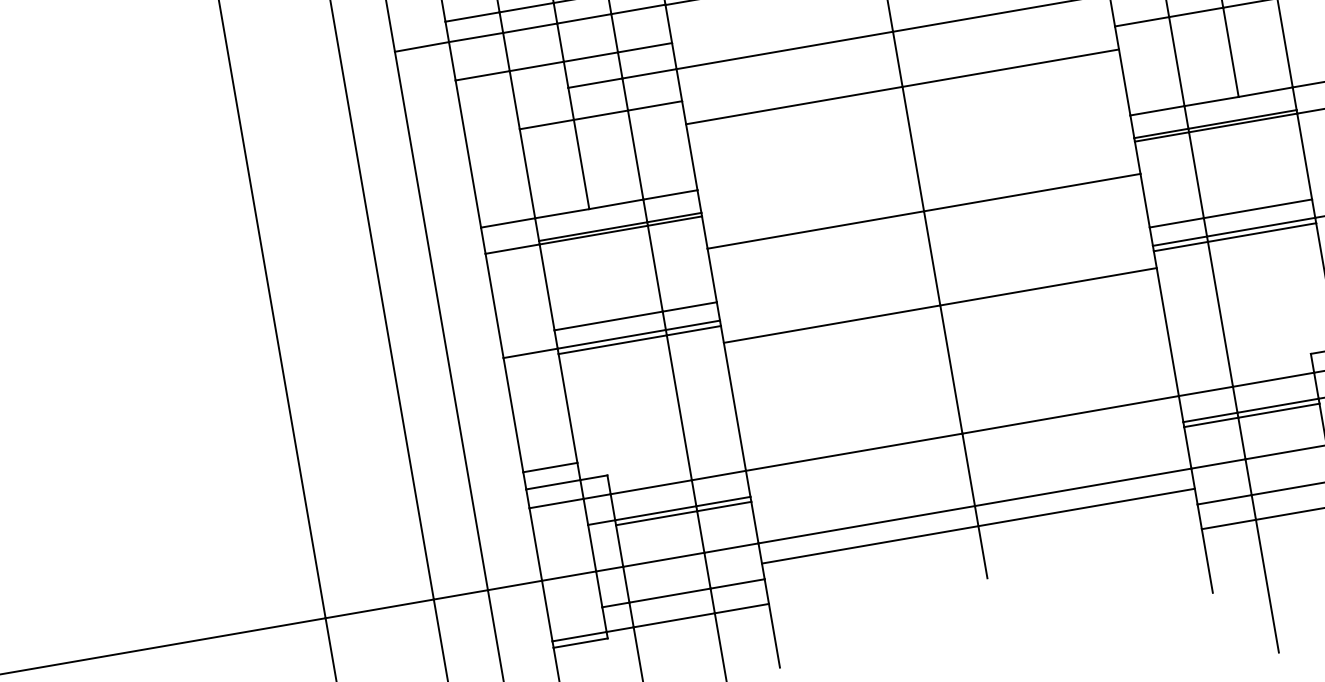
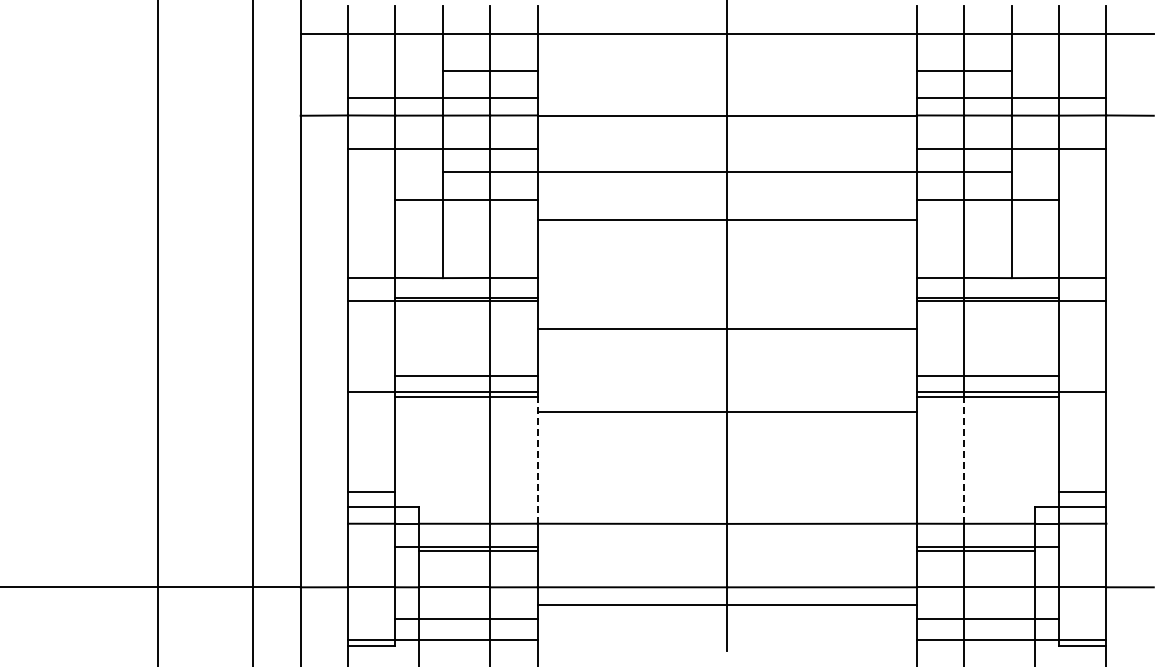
line: (1220, 313) -> (964, 459), solid -> dashed
line: (733, 397) -> (537, 459), solid -> dashed

